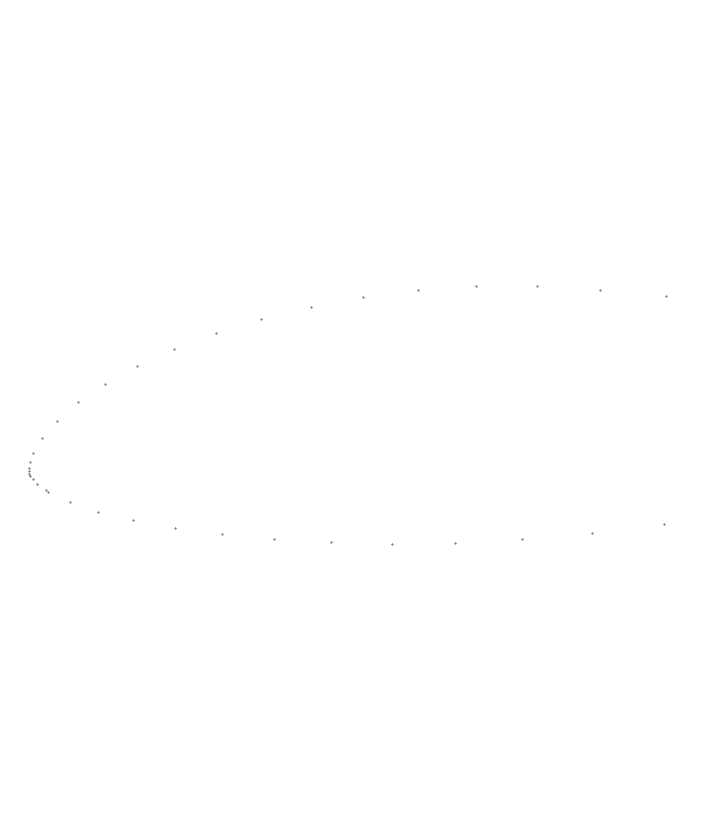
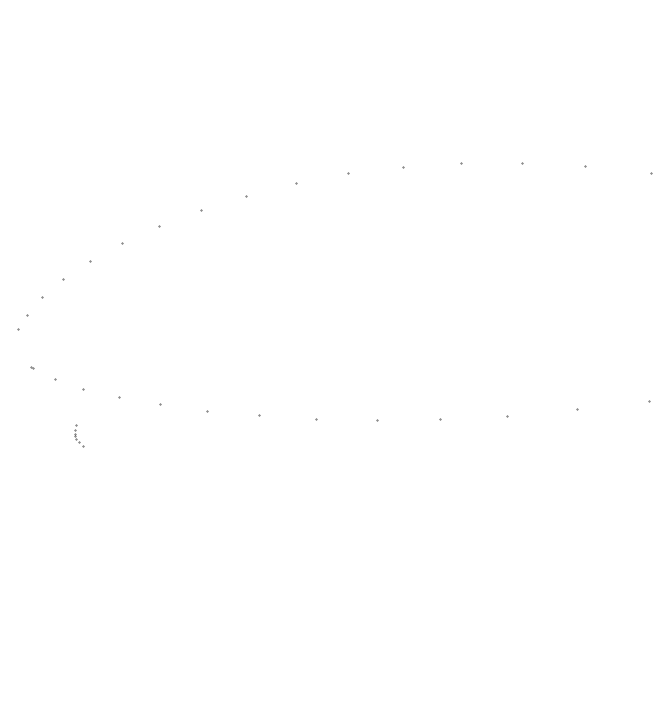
part: (33, 473) -> (79, 436), moved

